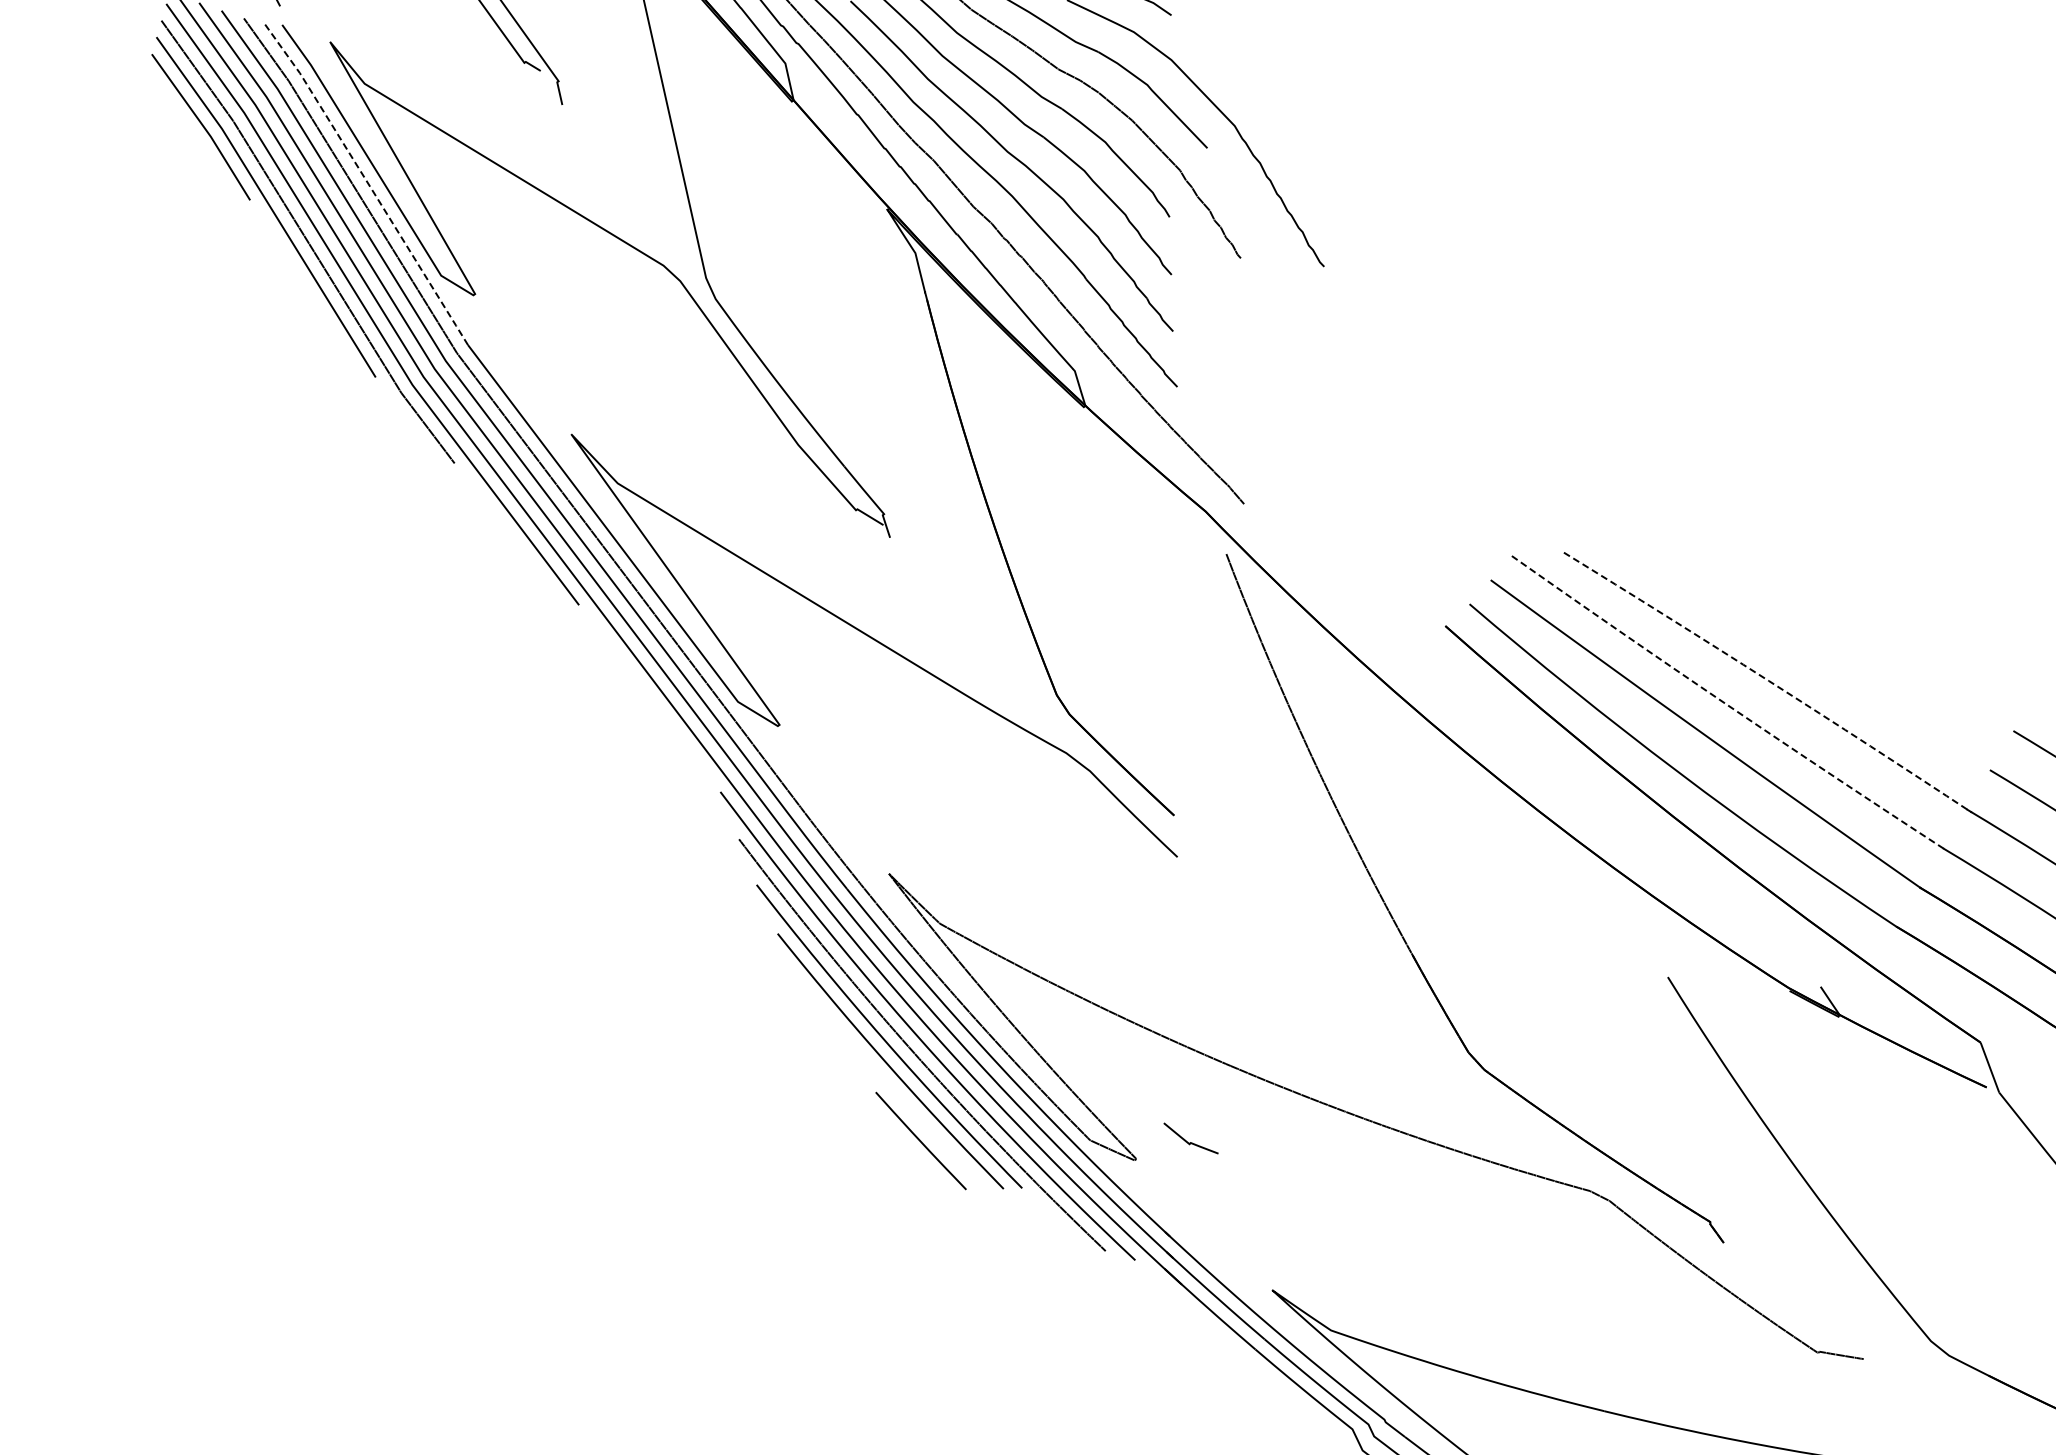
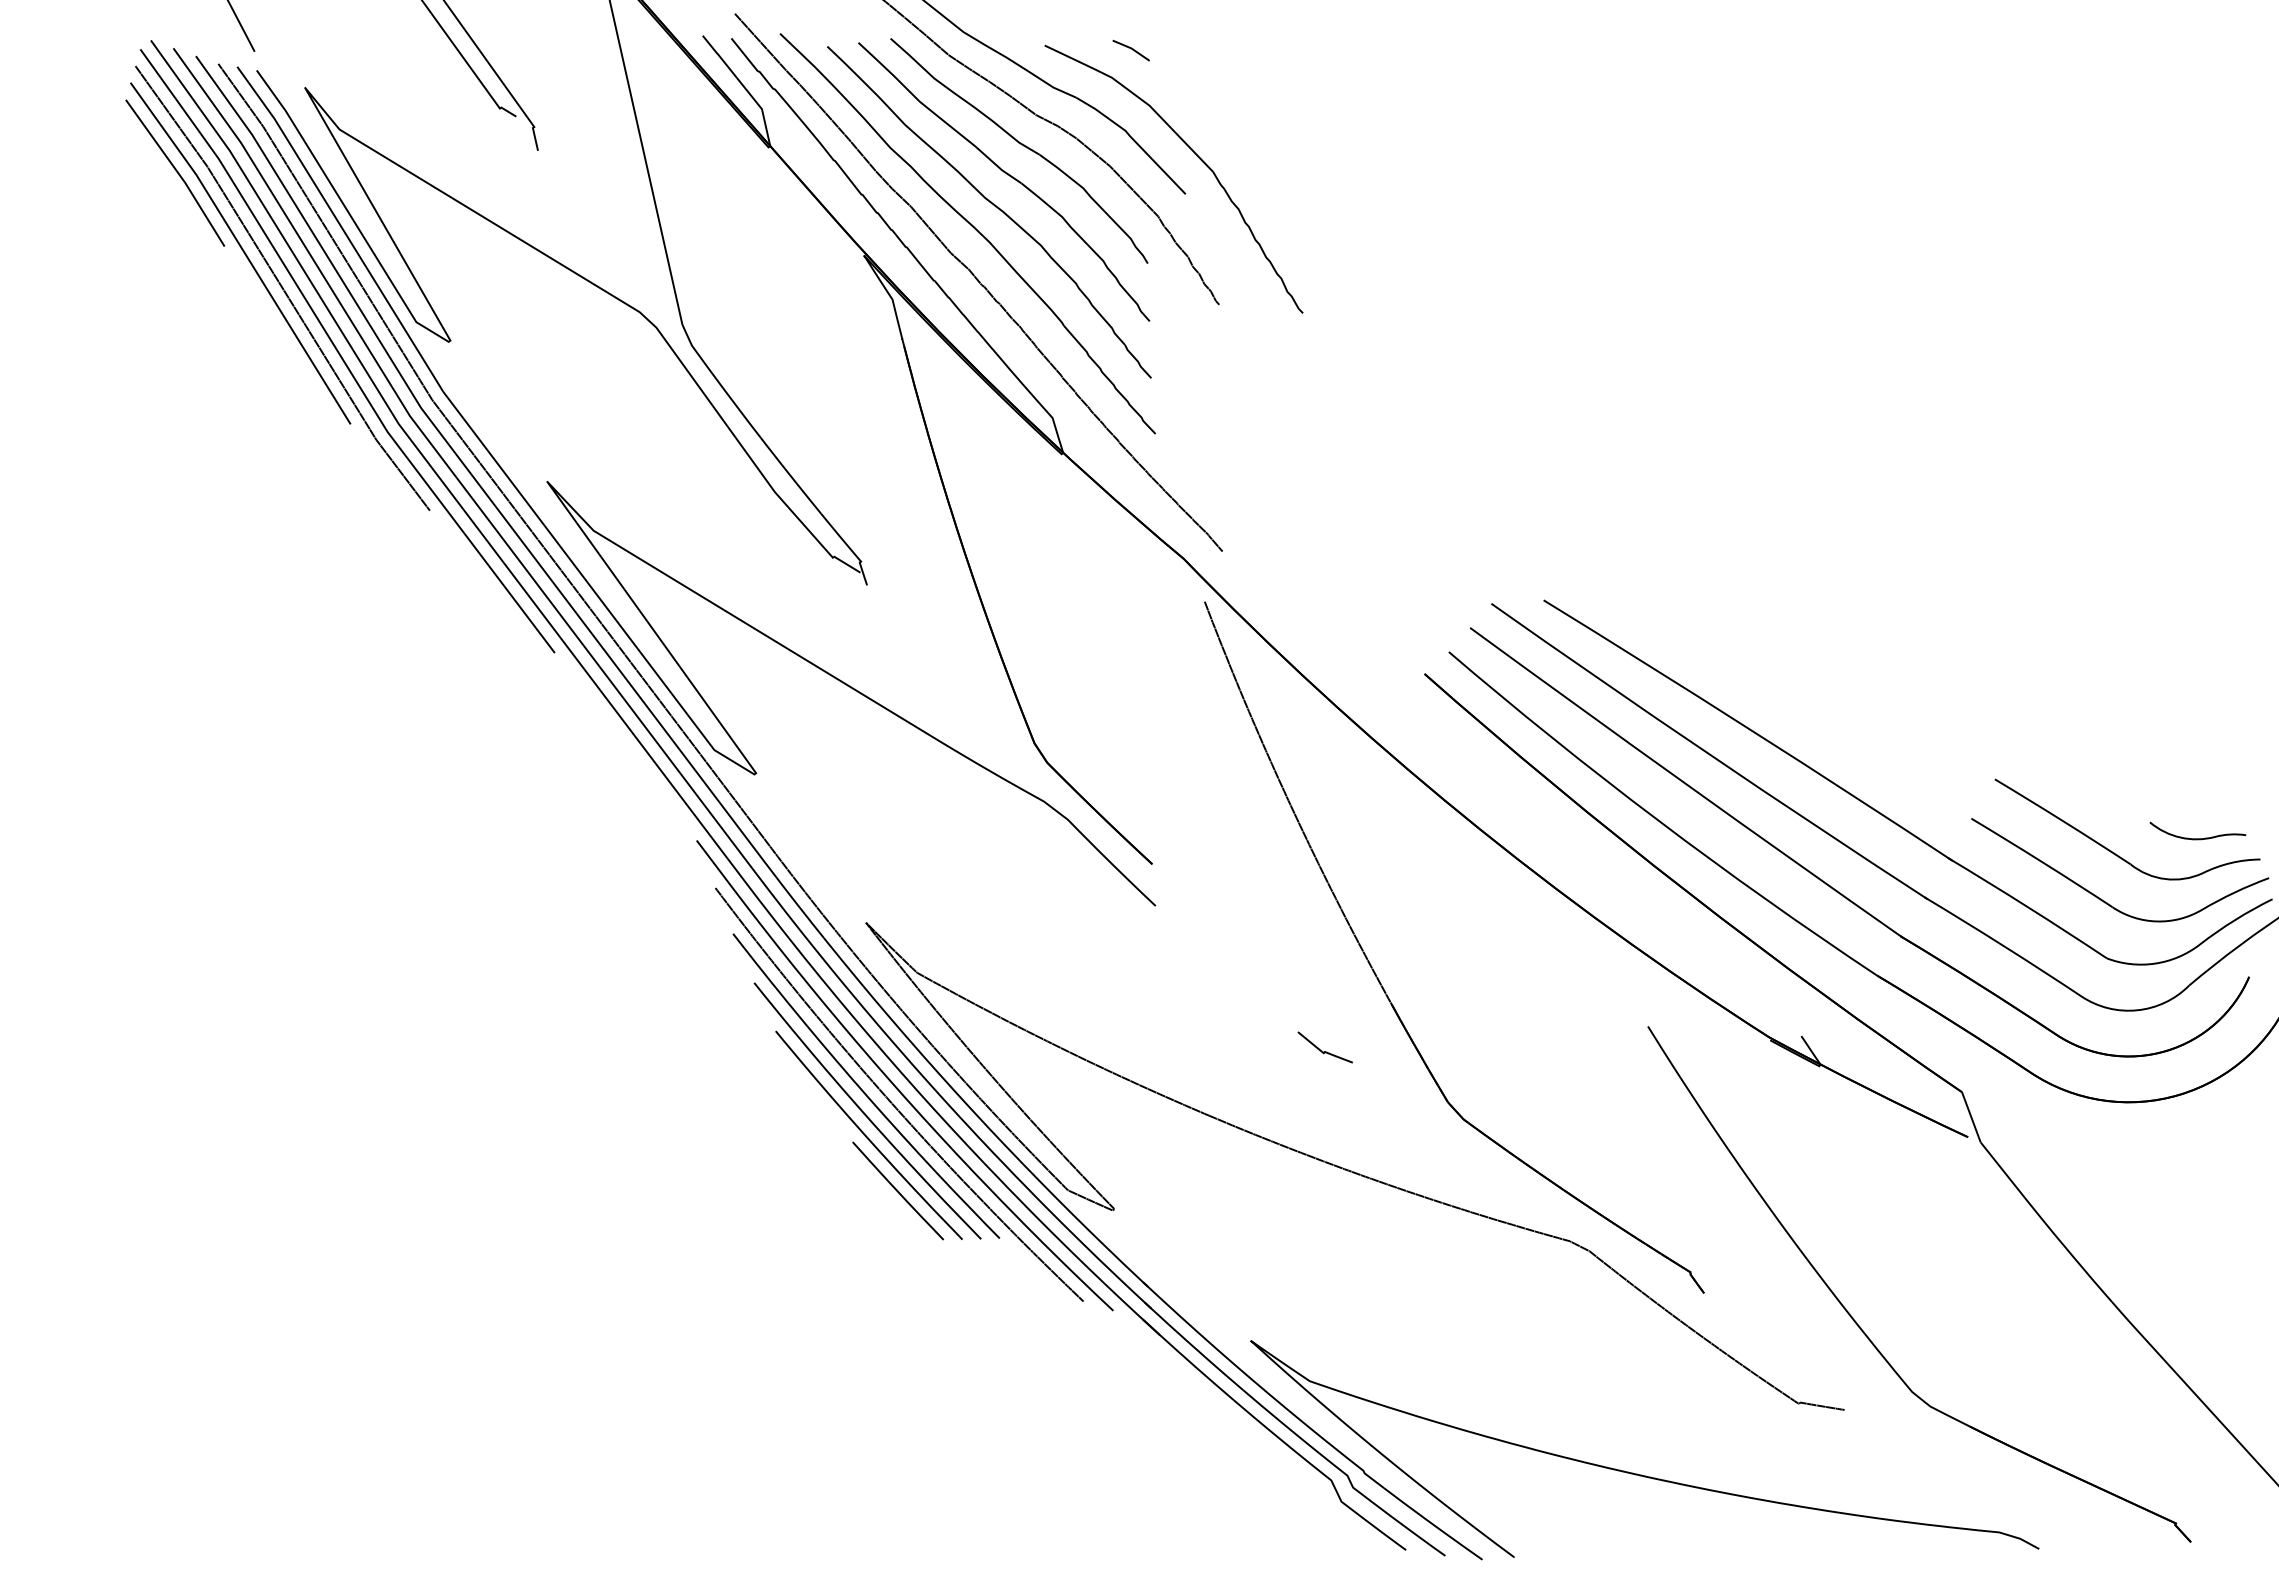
line: (367, 182) -> (342, 228), dashed -> solid
line: (1768, 681) -> (1749, 729), dashed -> solid
line: (1728, 705) -> (1708, 753), dashed -> solid
curve: (889, 1085) -> (866, 1135), added
curve: (1188, 1141) -> (1322, 1050), moved

